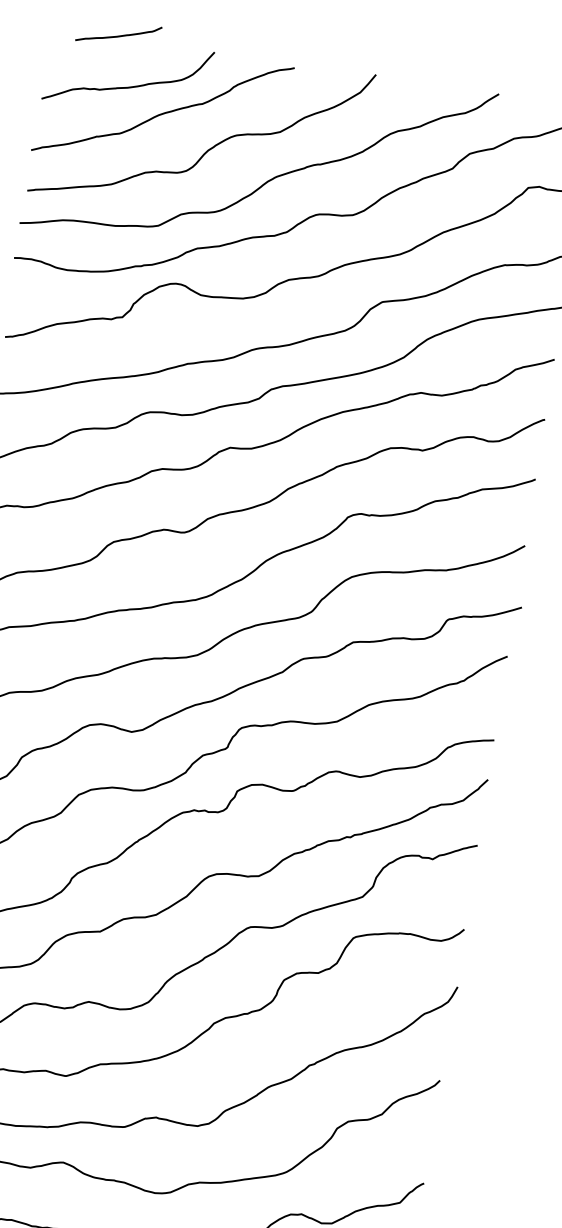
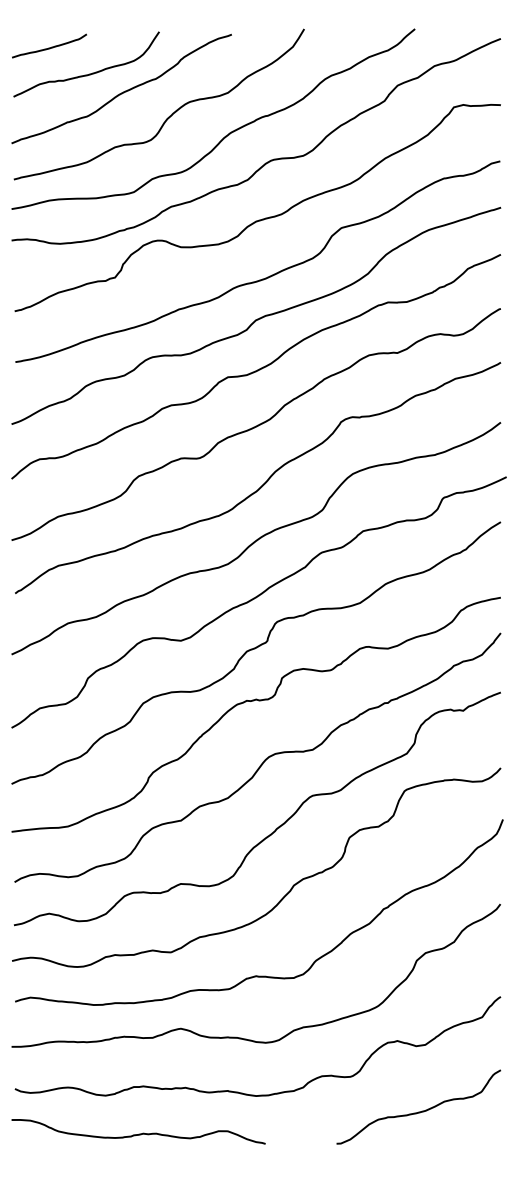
curve: (118, 35) -> (49, 47), moved

